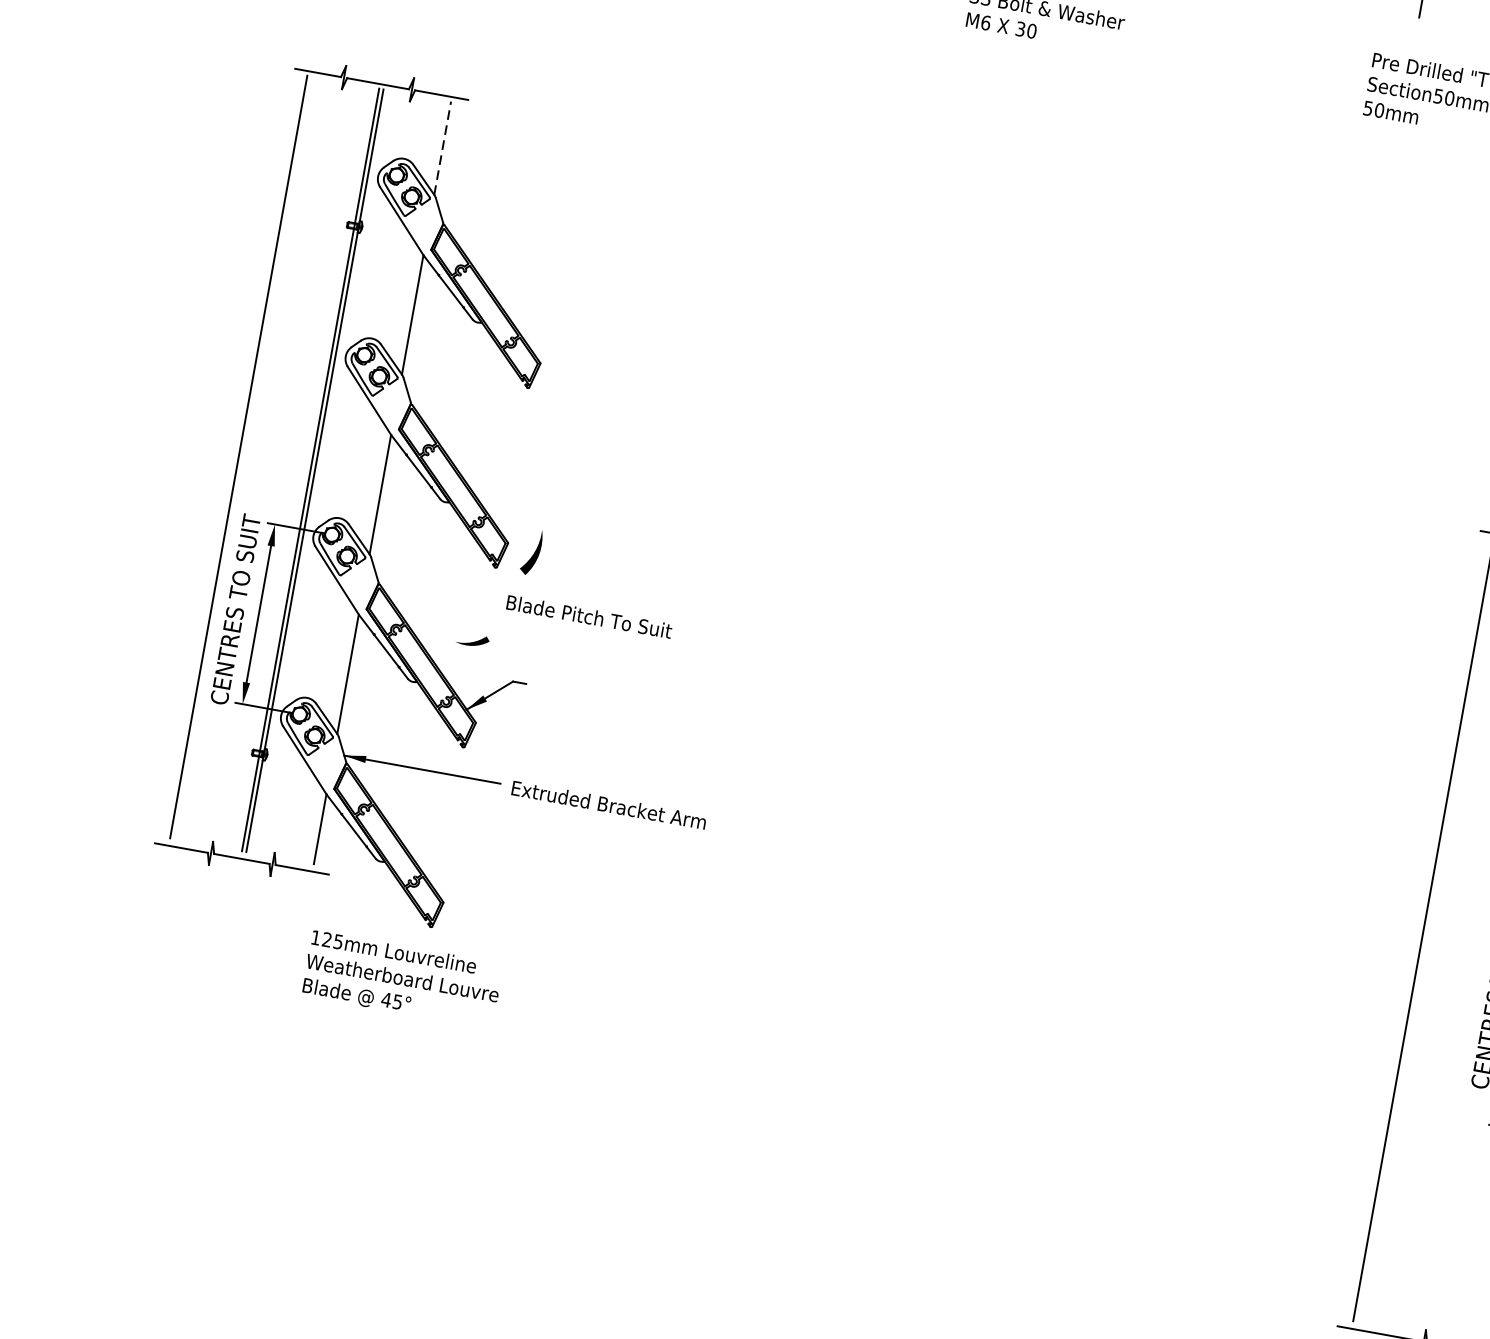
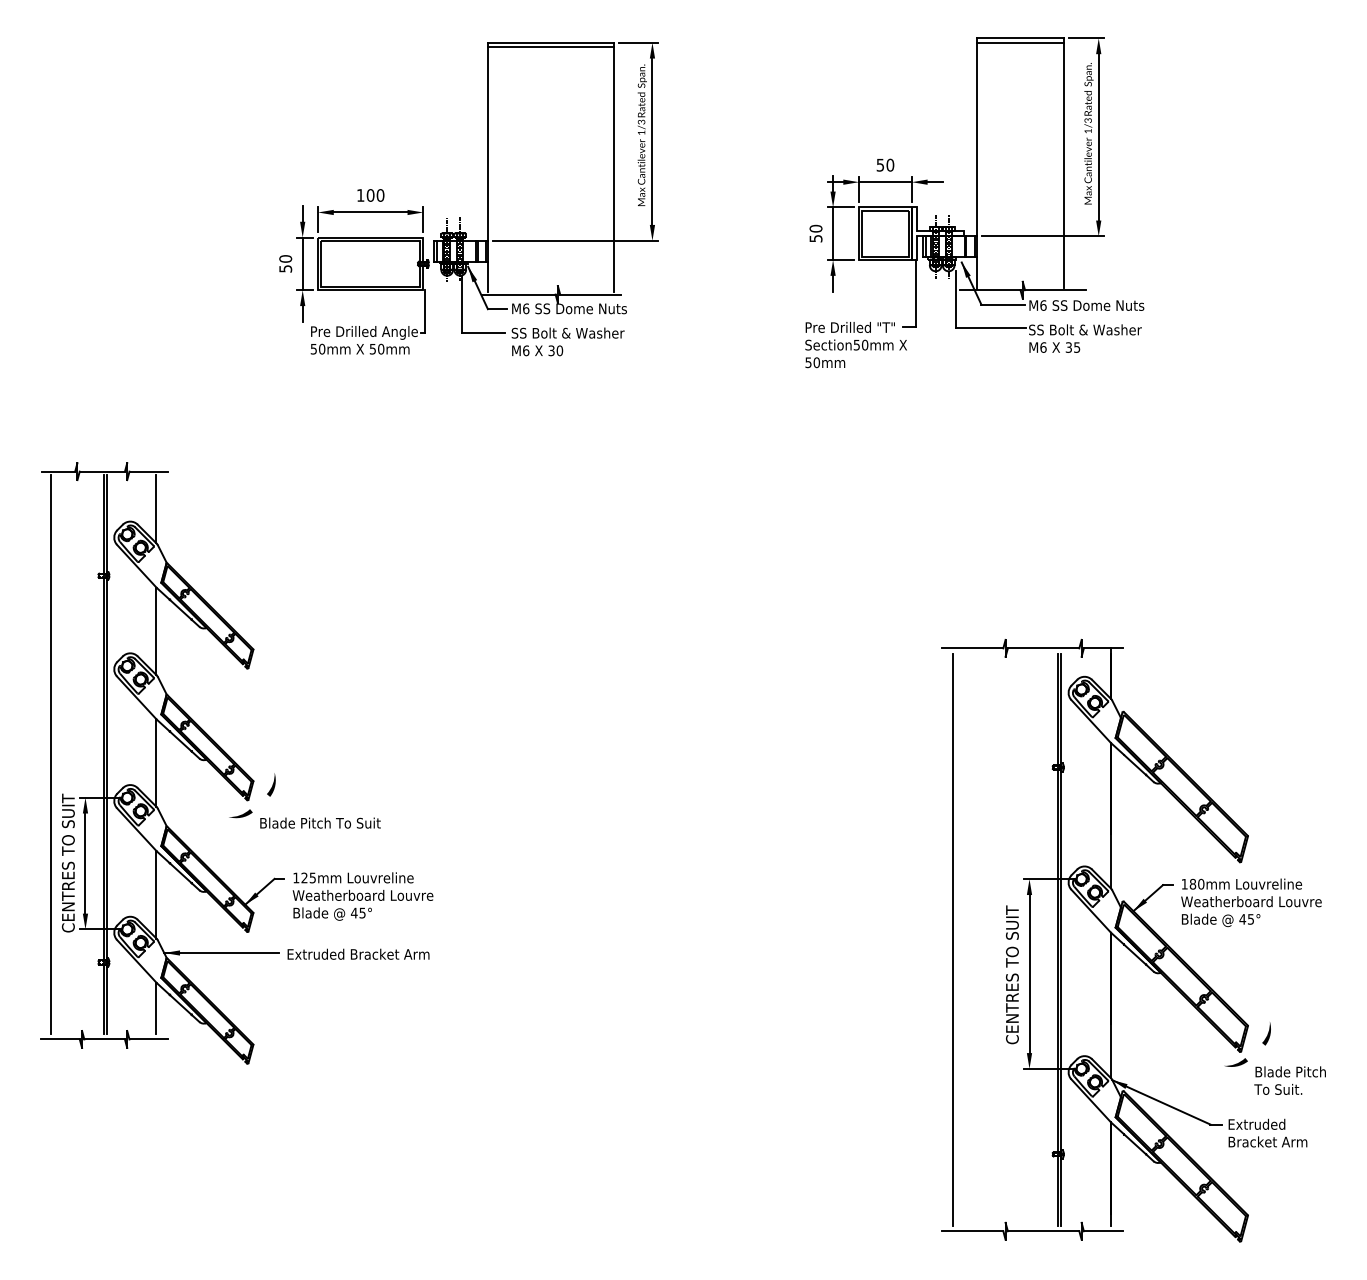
line: (442, 147) -> (156, 508), dashed -> solid
part: (532, 552) -> (271, 784), size x0.71
part: (472, 639) -> (240, 813), moved
text: (401, 979) -> (362, 896), moved

